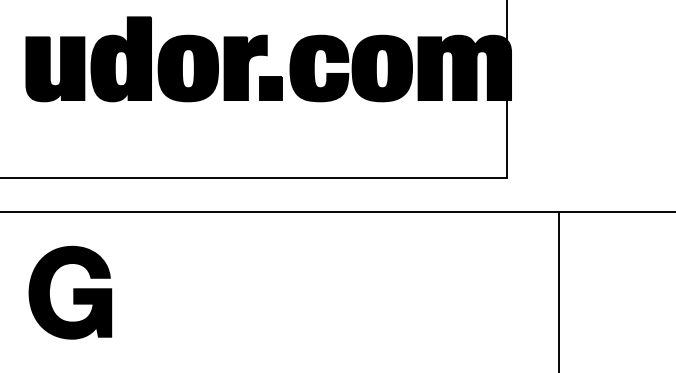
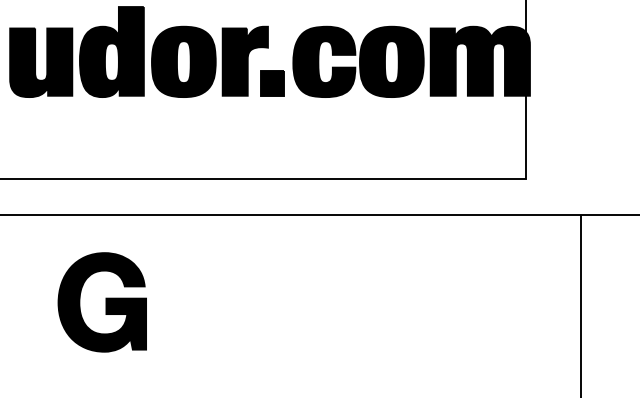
part: (70, 292) -> (102, 302), moved

